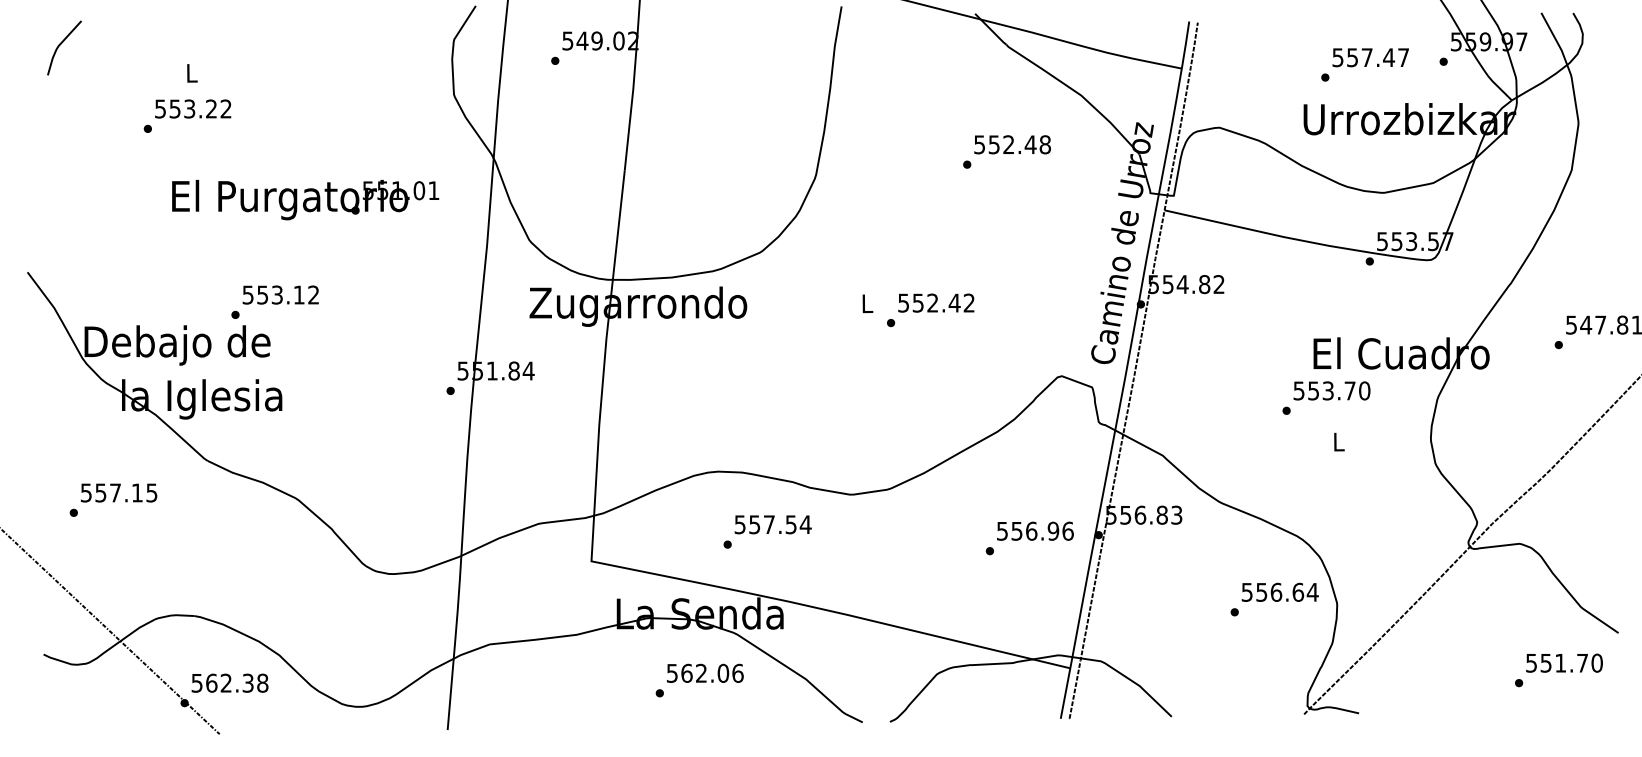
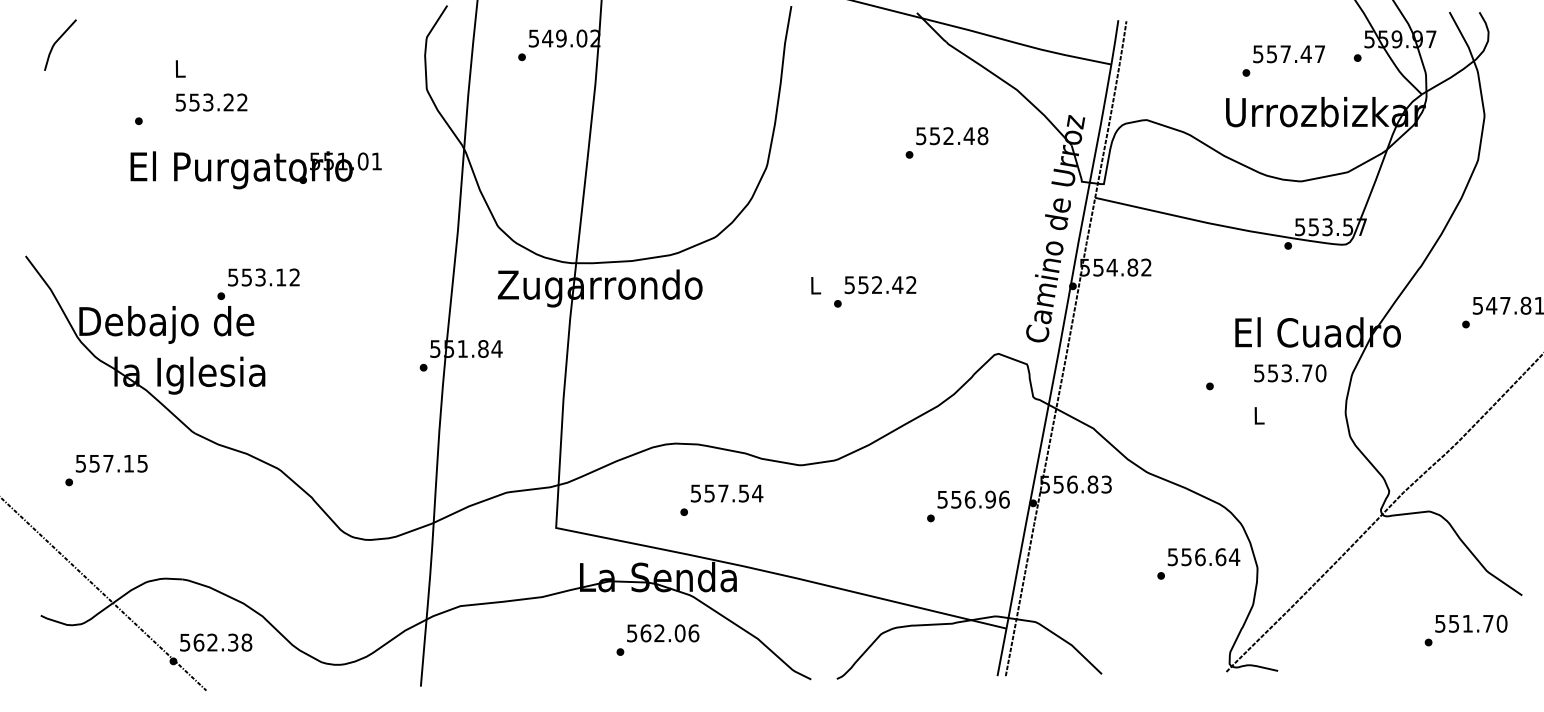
text: (193, 108) -> (211, 102), moved
text: (305, 200) -> (256, 170), moved
text: (1331, 390) -> (1289, 372), moved

